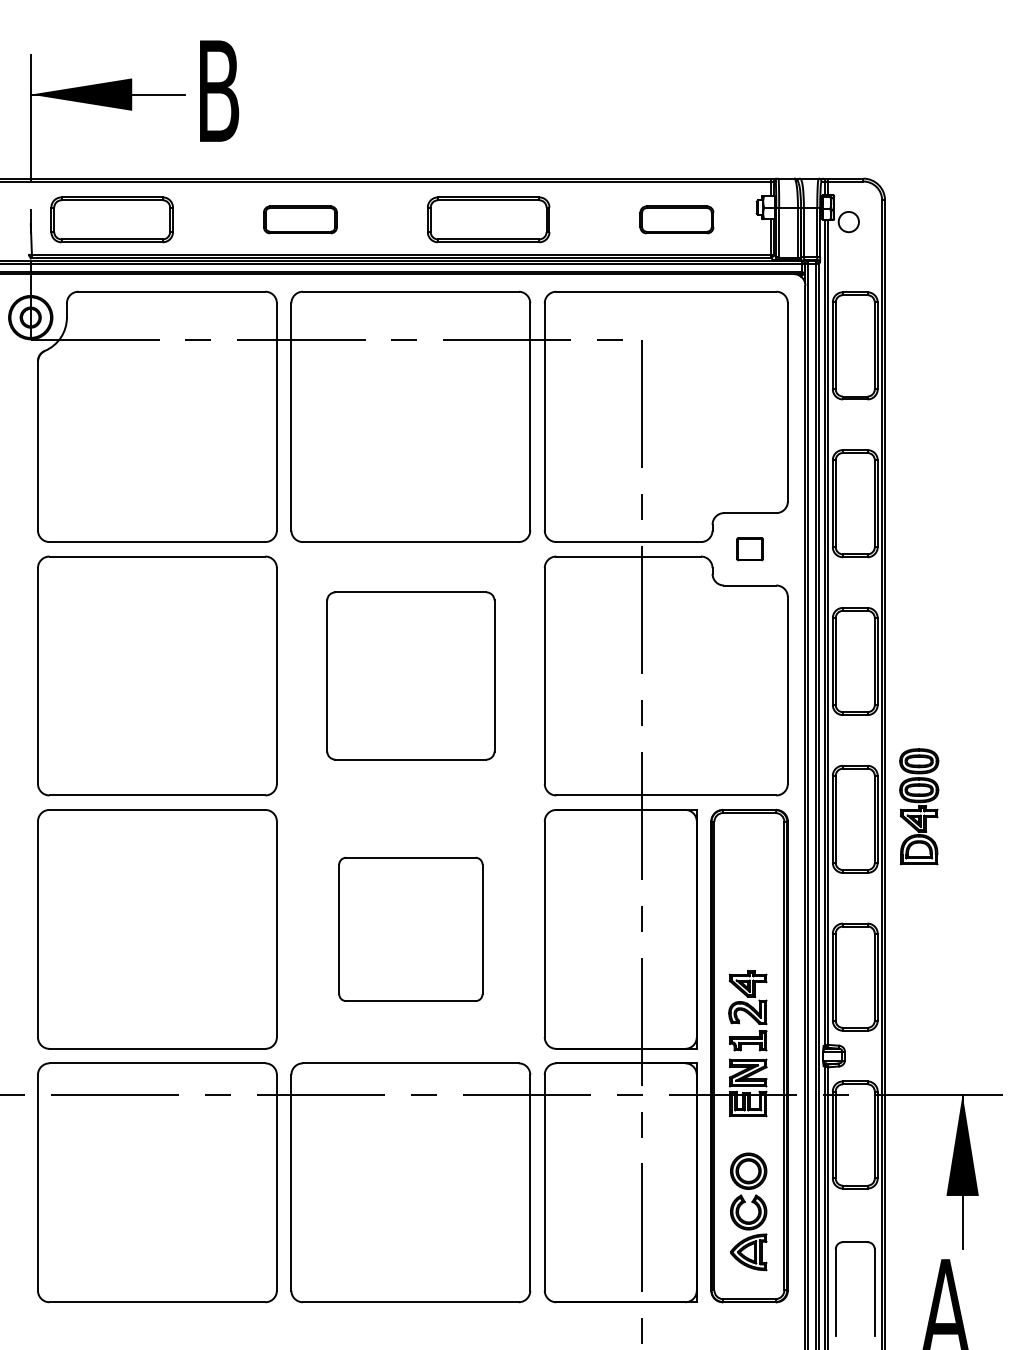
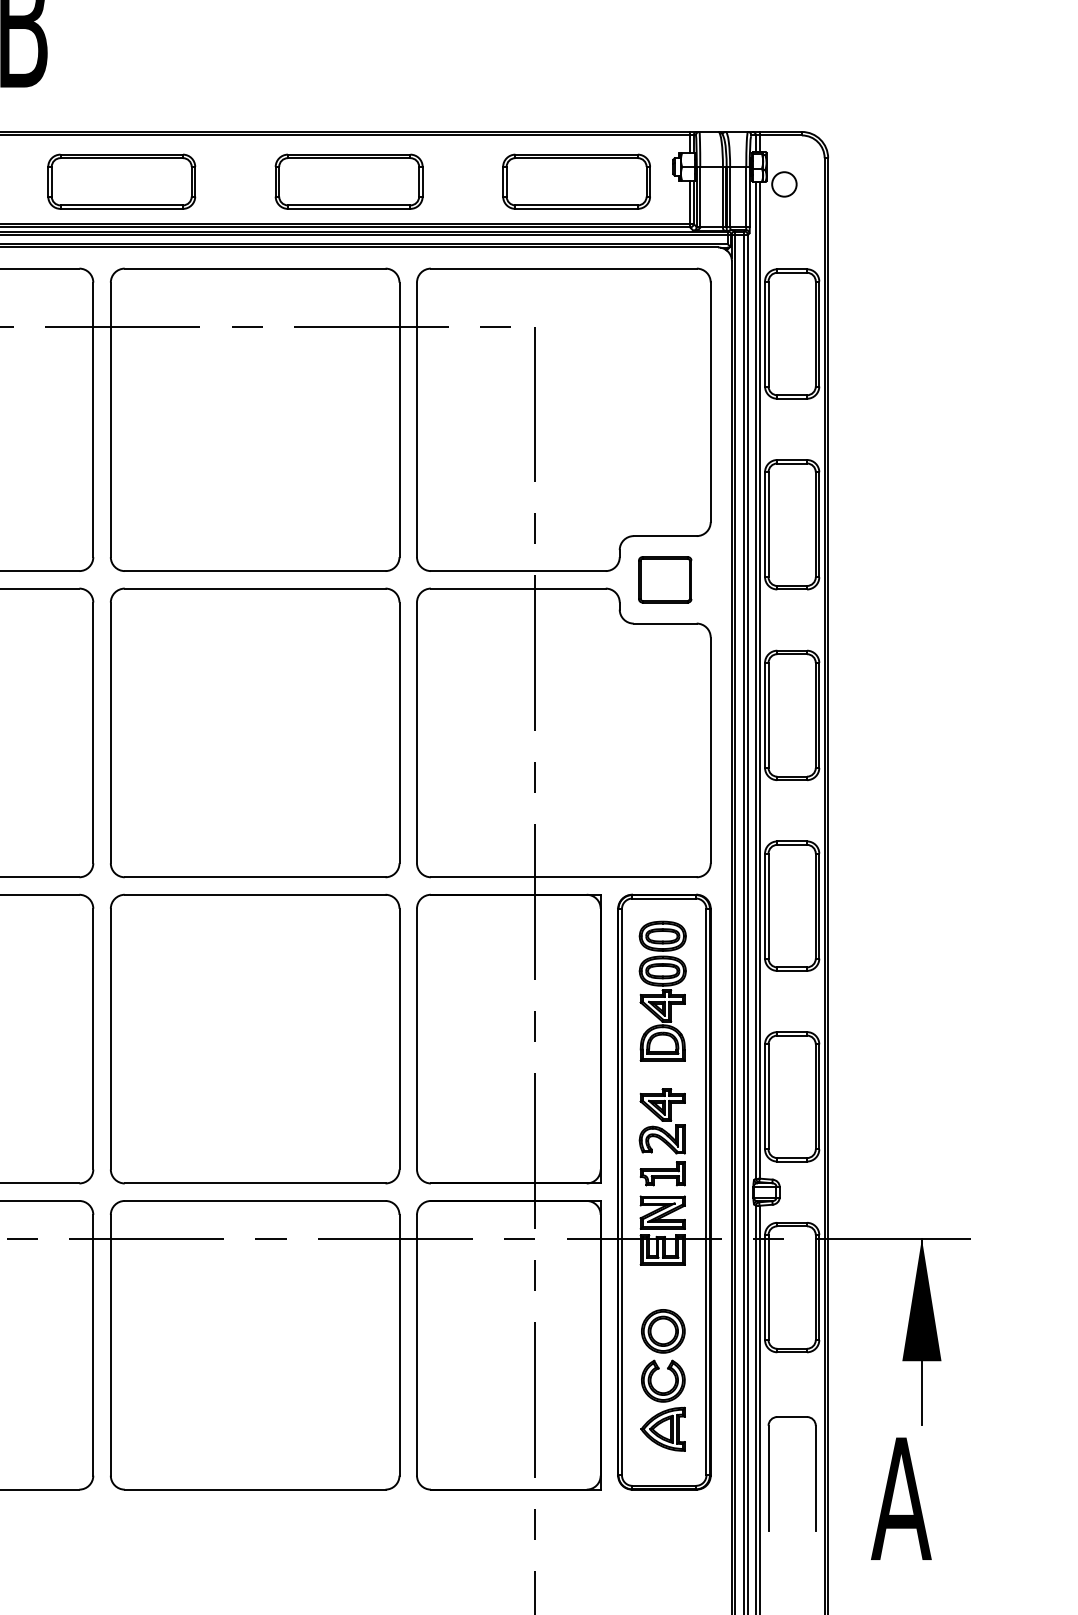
part: (300, 219) -> (121, 181), size x1.67
part: (676, 219) -> (576, 181), size x1.67
part: (749, 548) -> (664, 578), size x1.67
part: (410, 675) -> (254, 732), size x1.43
part: (919, 806) -> (663, 990), moved
part: (410, 929) -> (254, 1039), size x1.67

